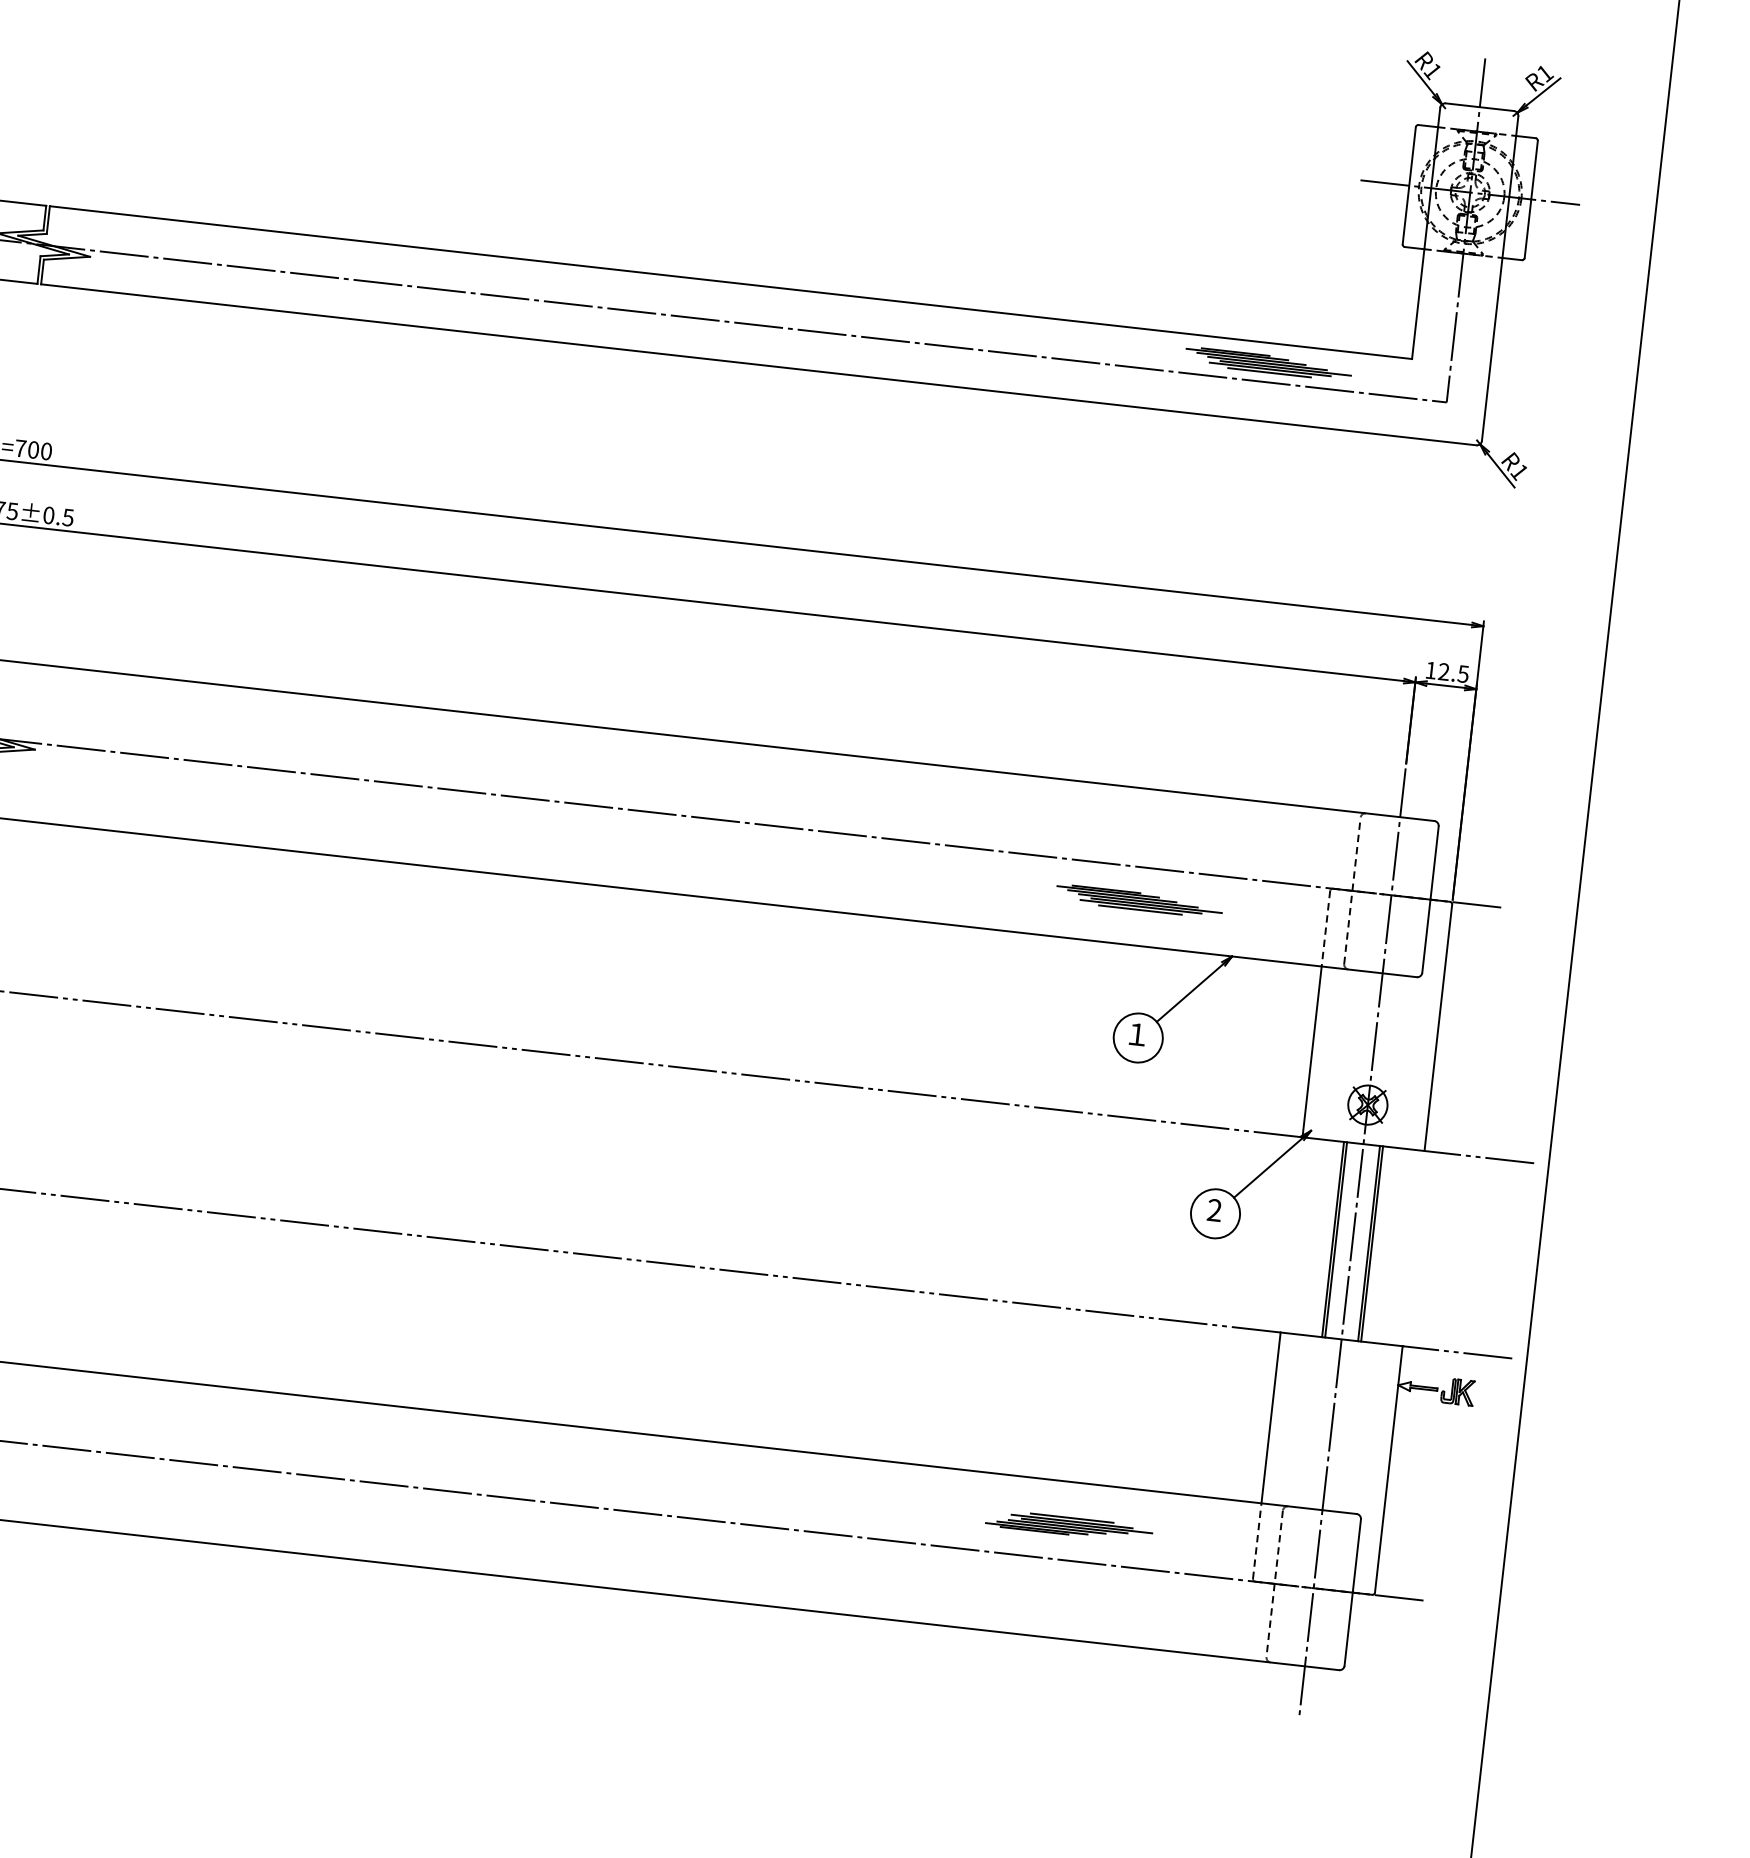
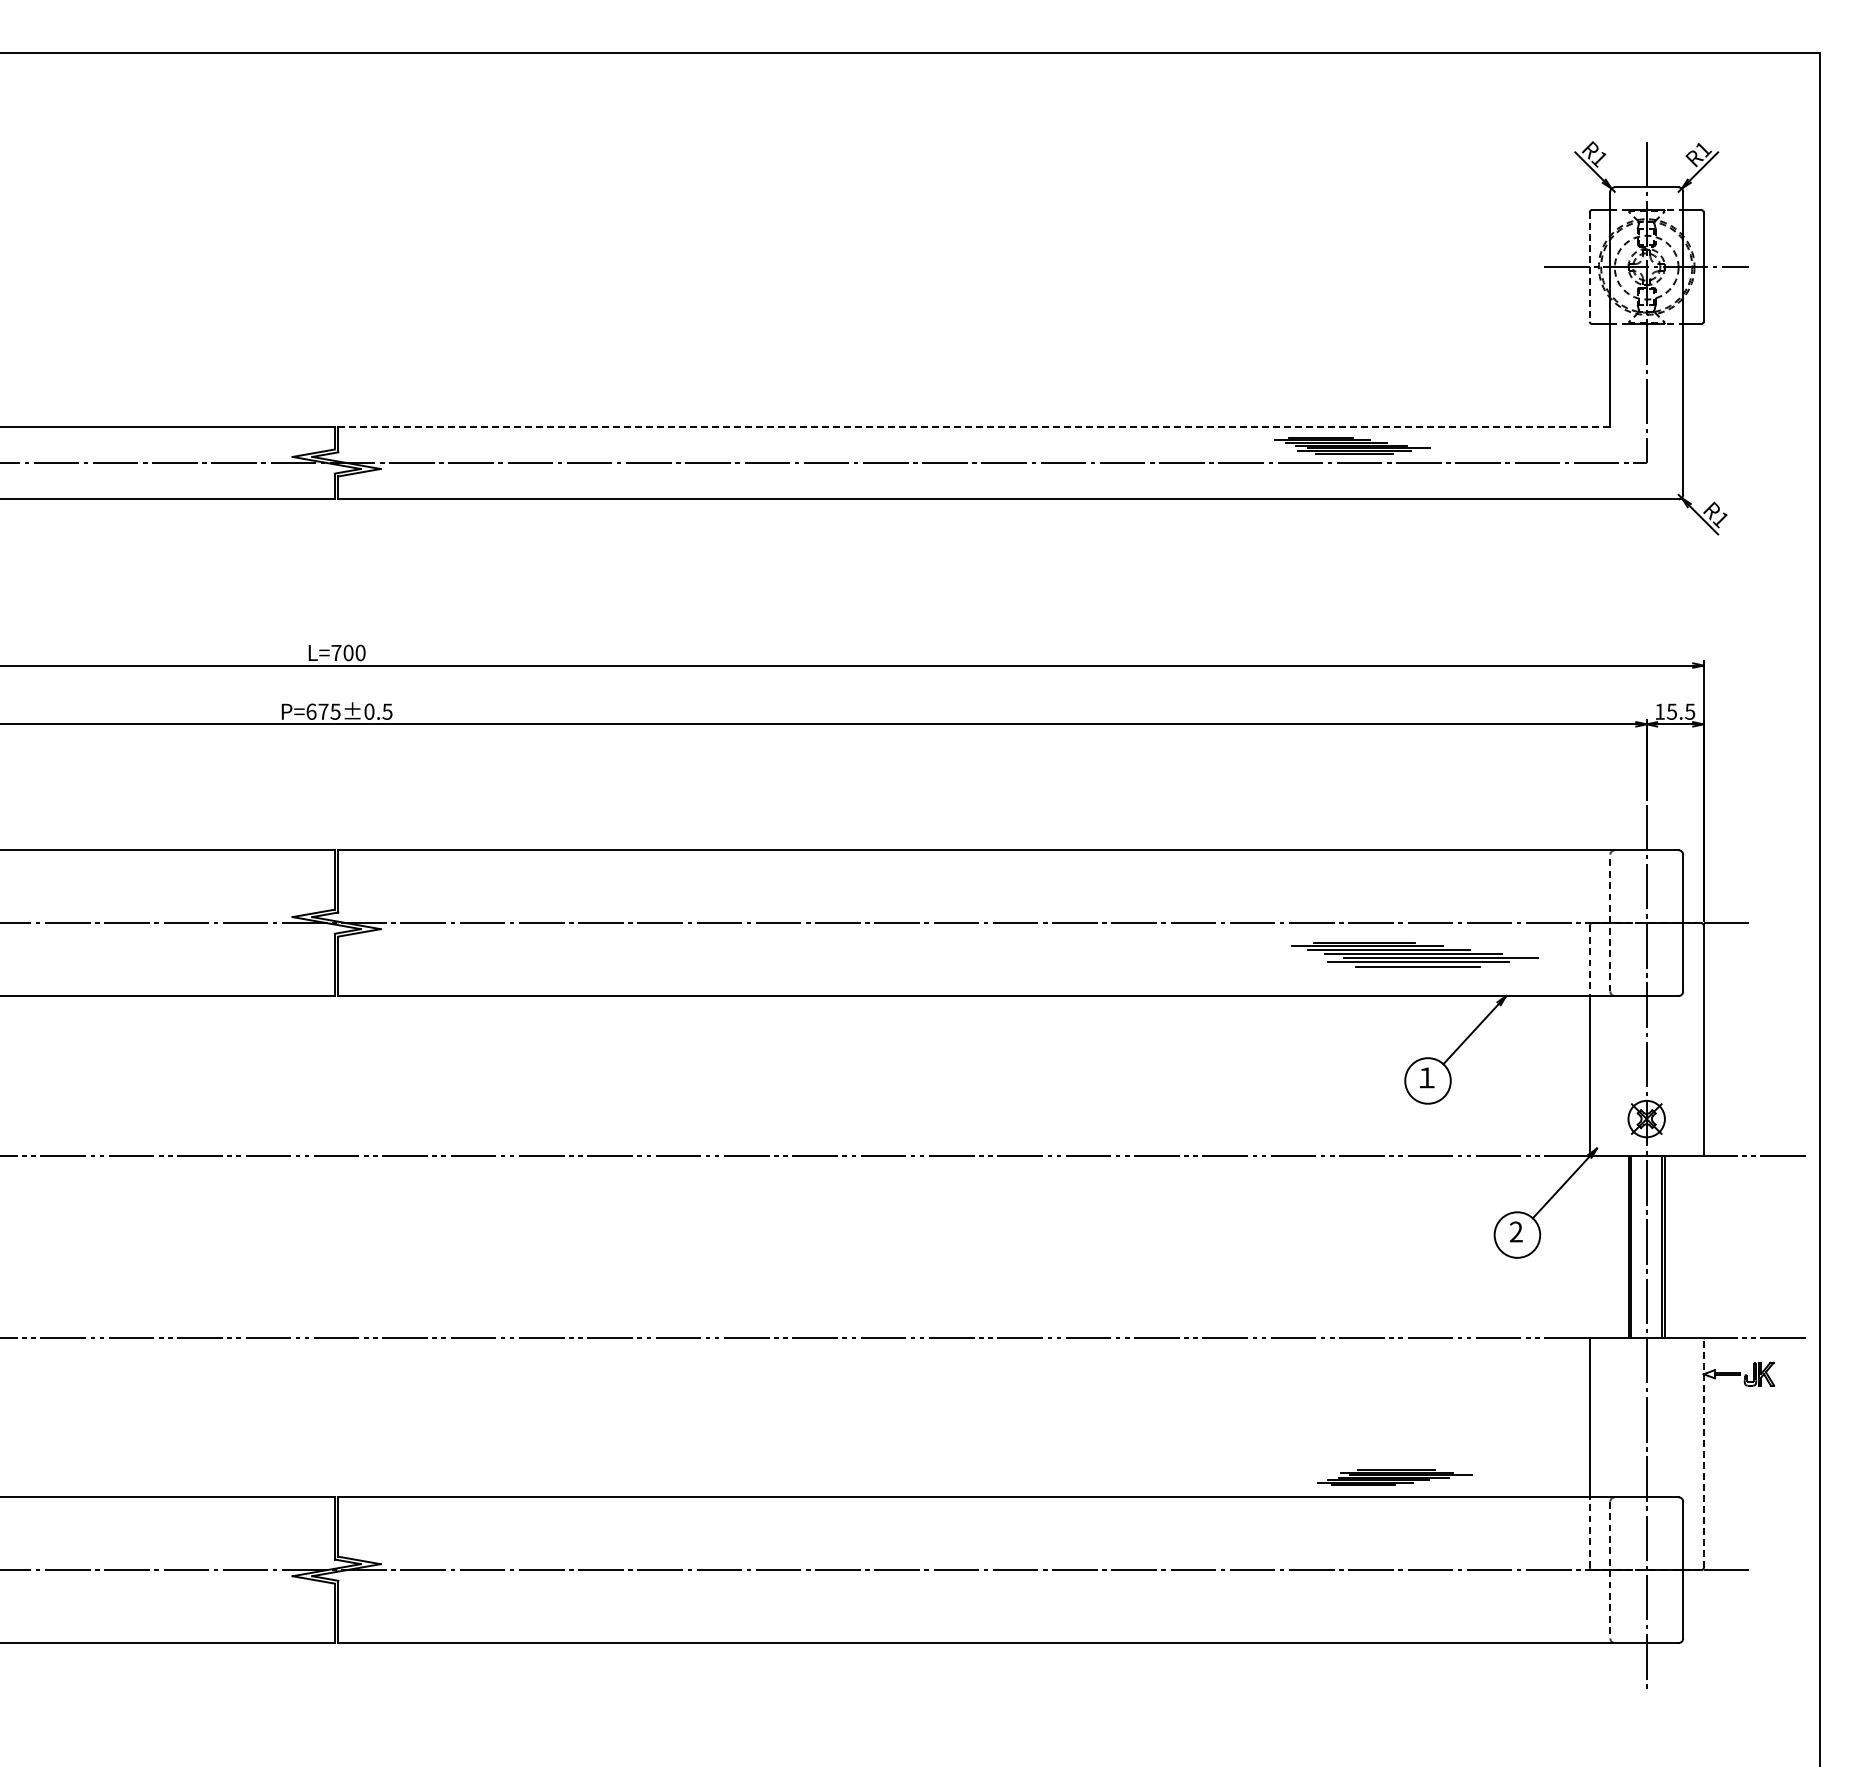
line: (1408, 186) -> (1589, 267), solid -> dashed
line: (731, 282) -> (974, 426), solid -> dashed
part: (1268, 363) -> (1352, 445), moved
text: (1444, 671) -> (1672, 711), 12.5 -> 15.5
part: (1138, 900) -> (1414, 954), size x1.6
line: (1388, 1469) -> (1703, 1452), solid -> dashed
part: (1068, 1526) -> (1394, 1477), moved

